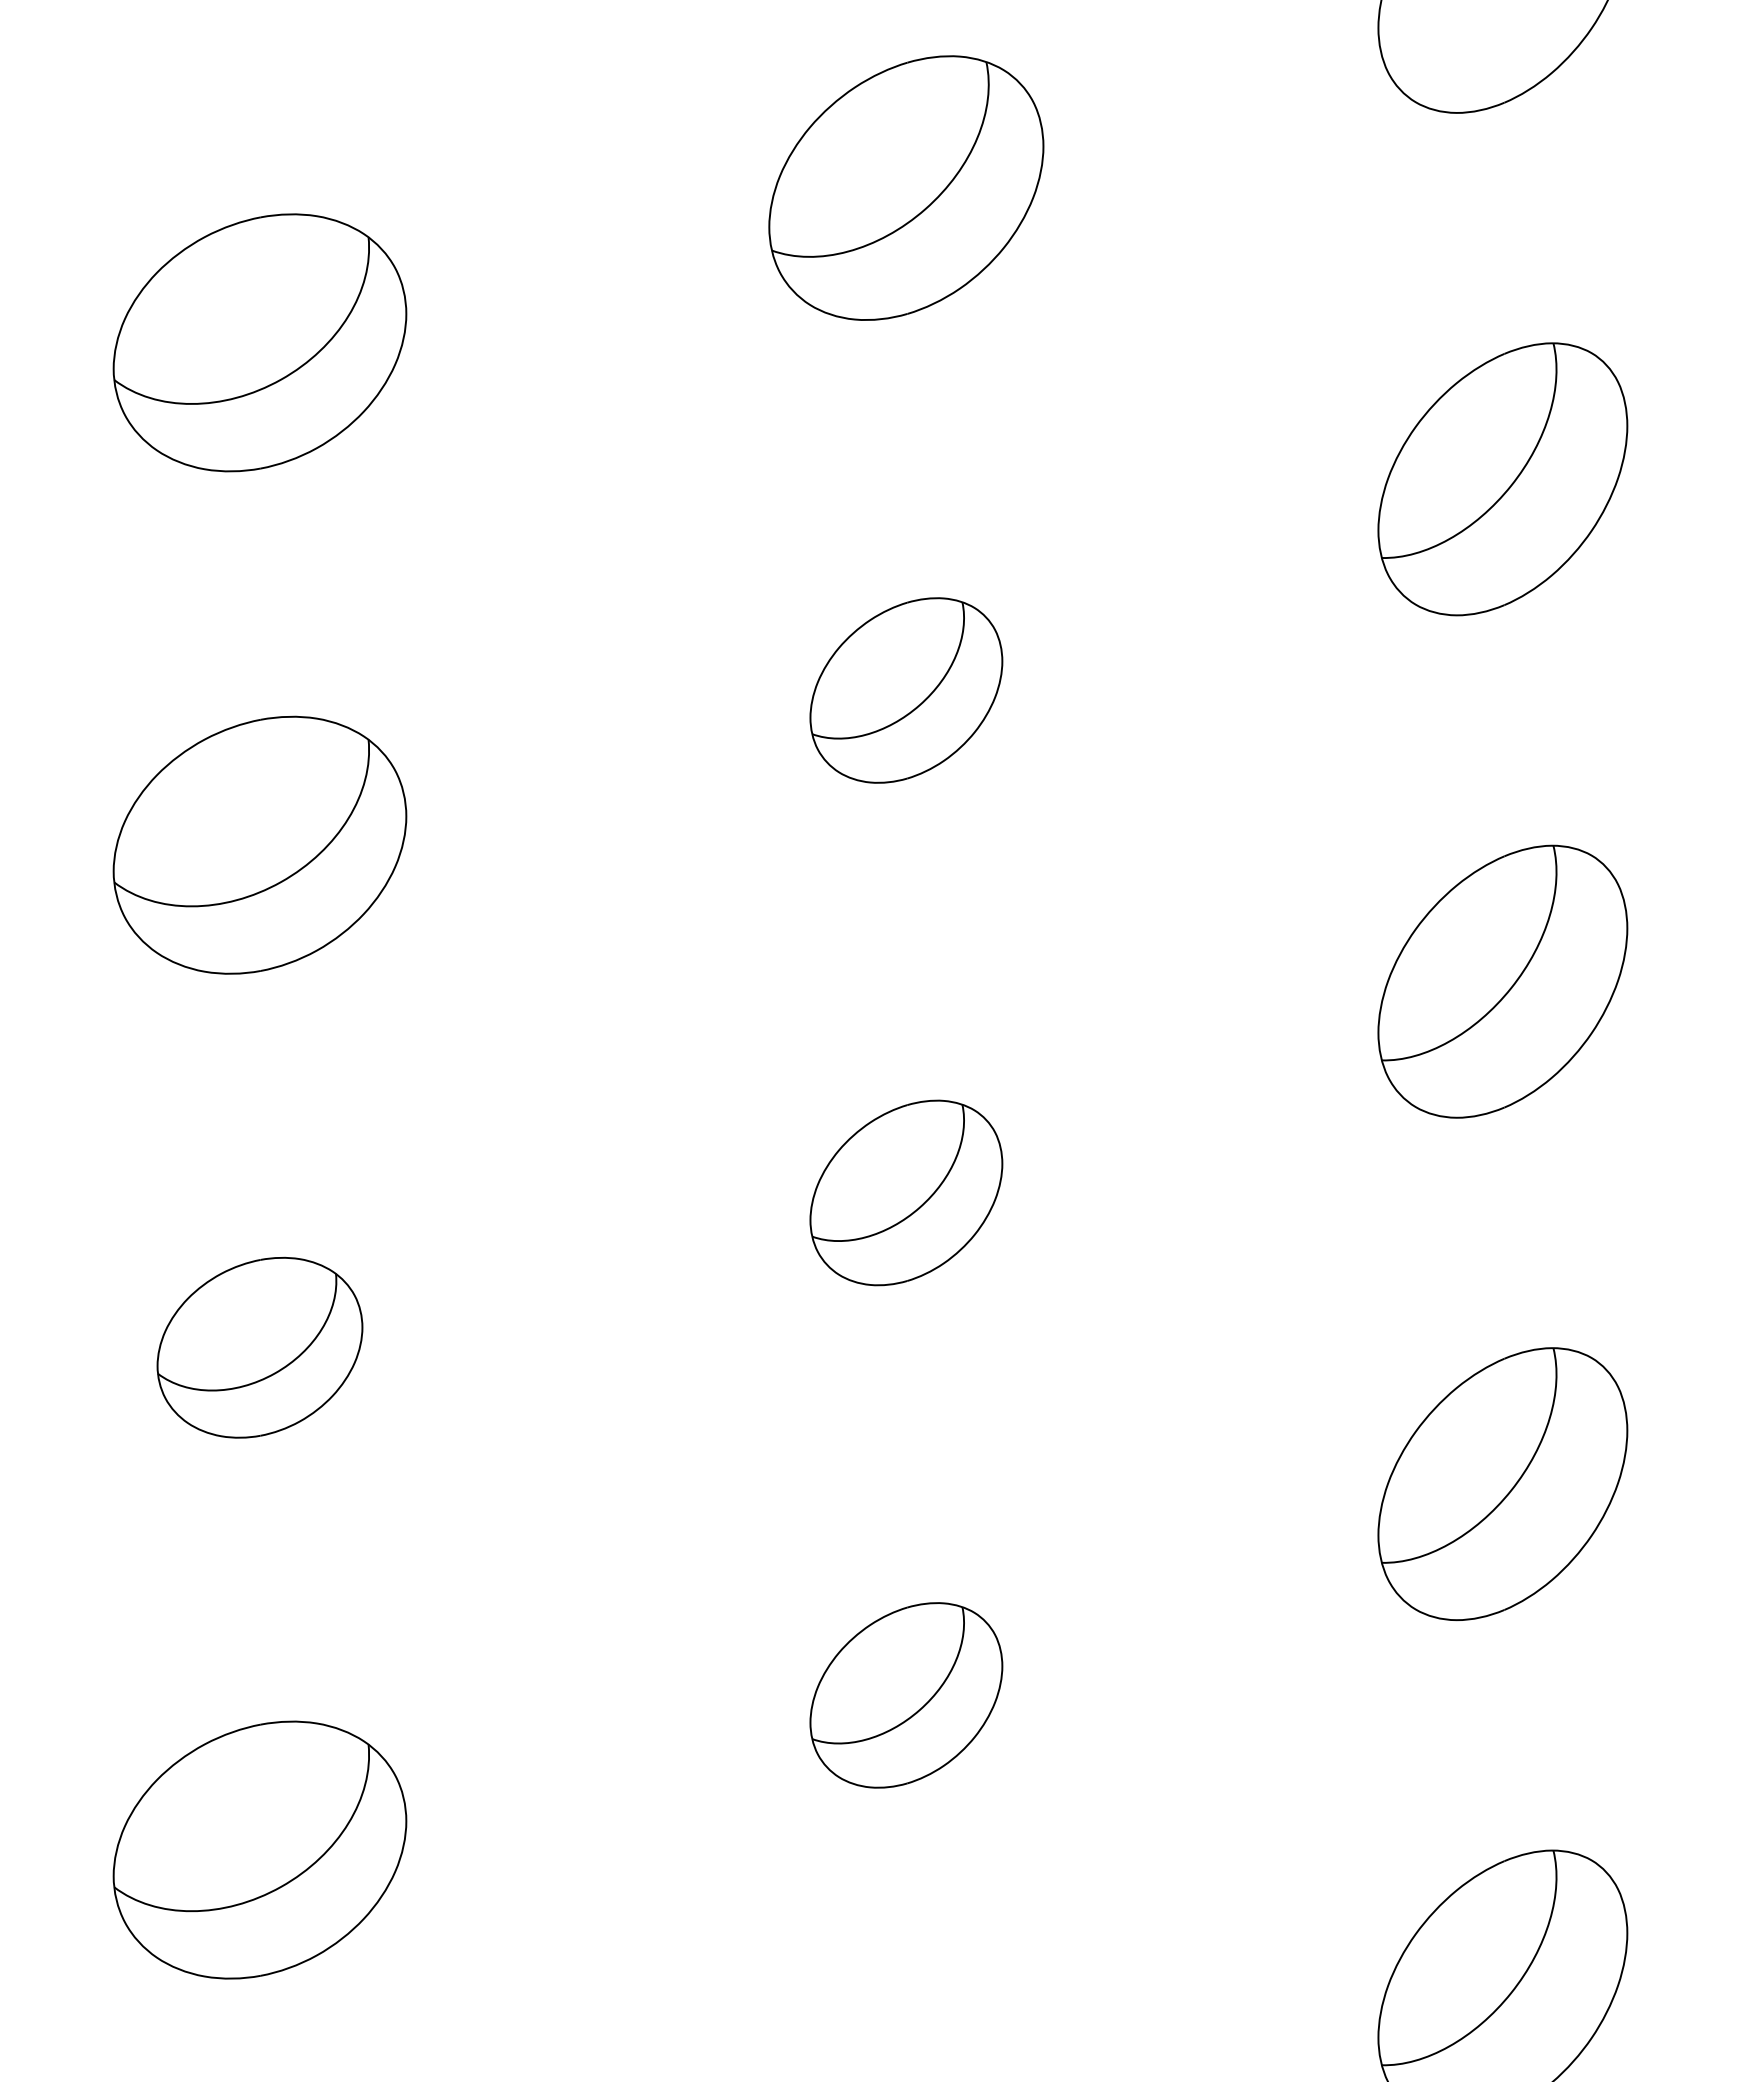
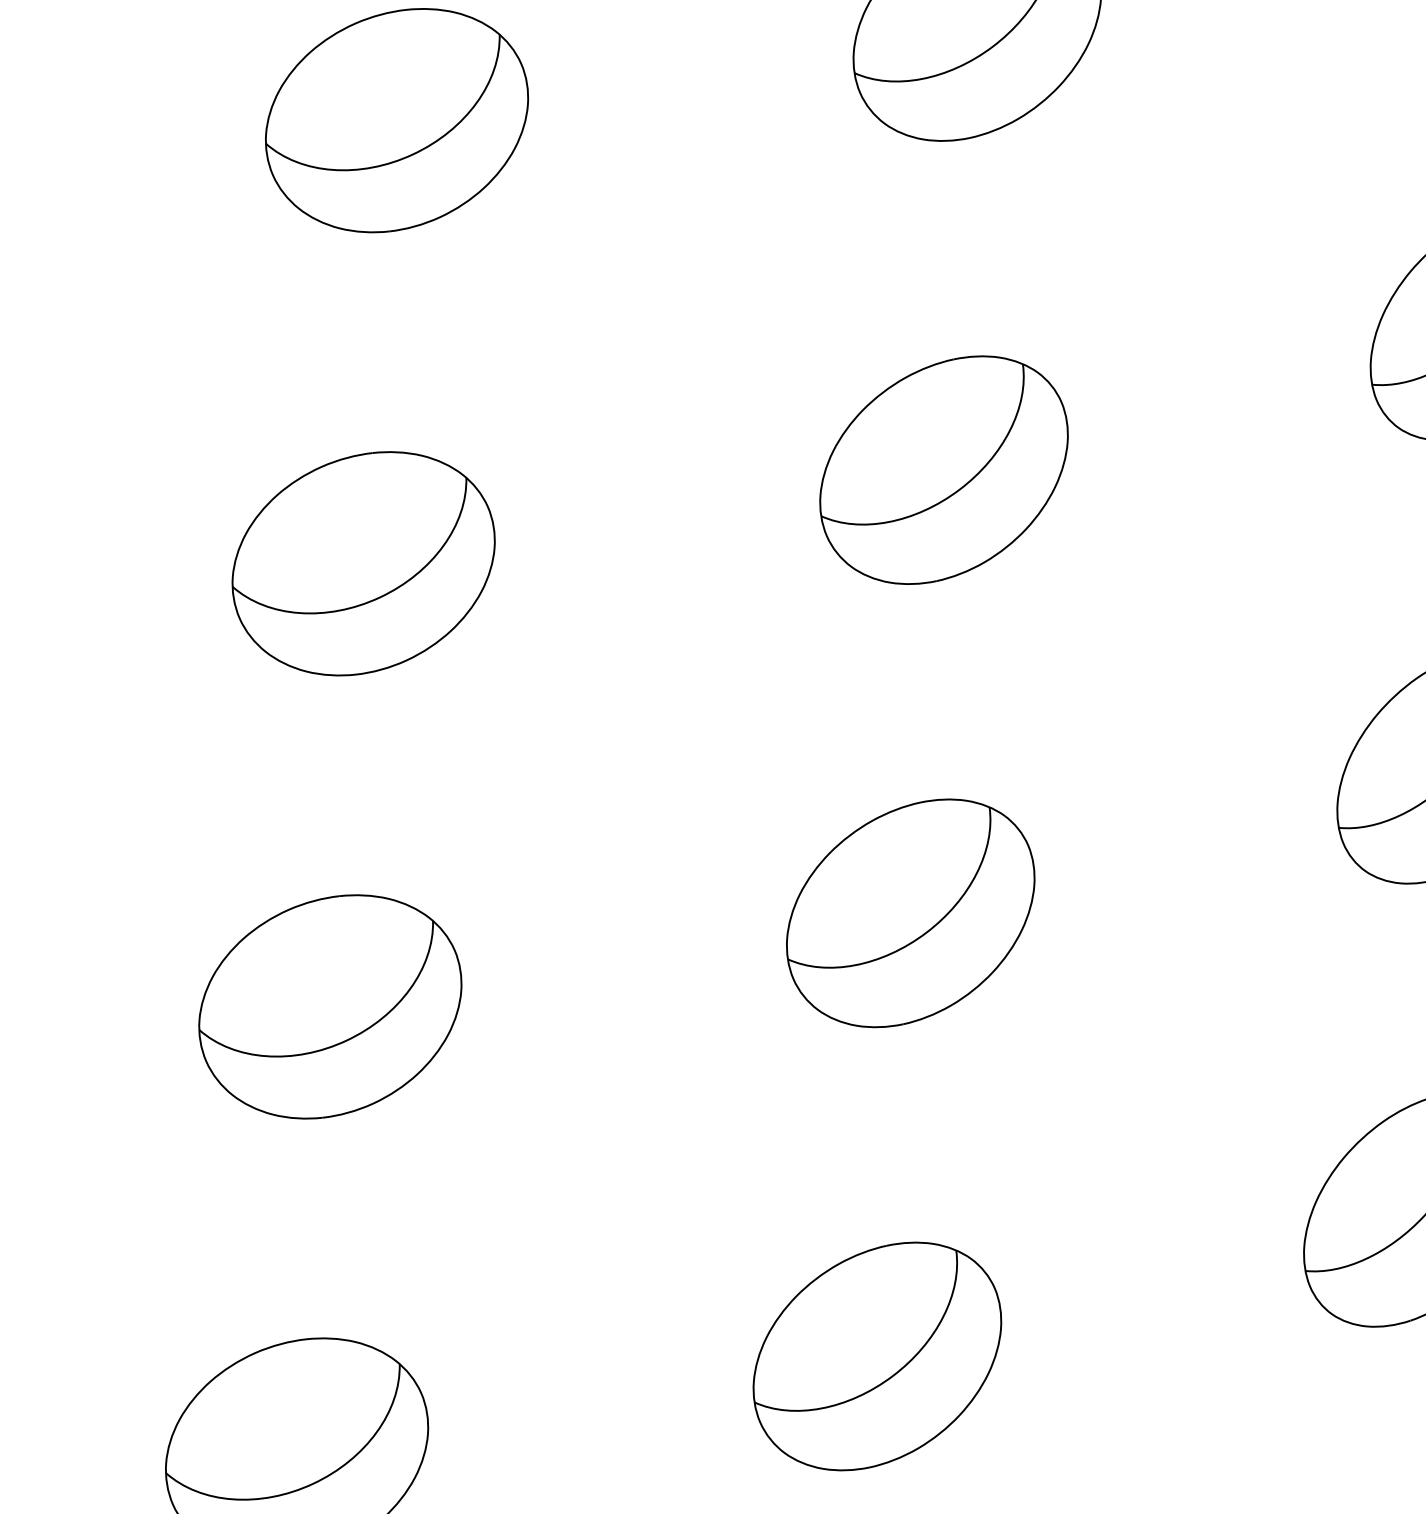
part: (906, 690) -> (944, 470), size x1.43
part: (906, 1192) -> (910, 912), size x1.43
part: (259, 1347) -> (329, 1006), size x1.43
part: (906, 1695) -> (877, 1356), size x1.43

